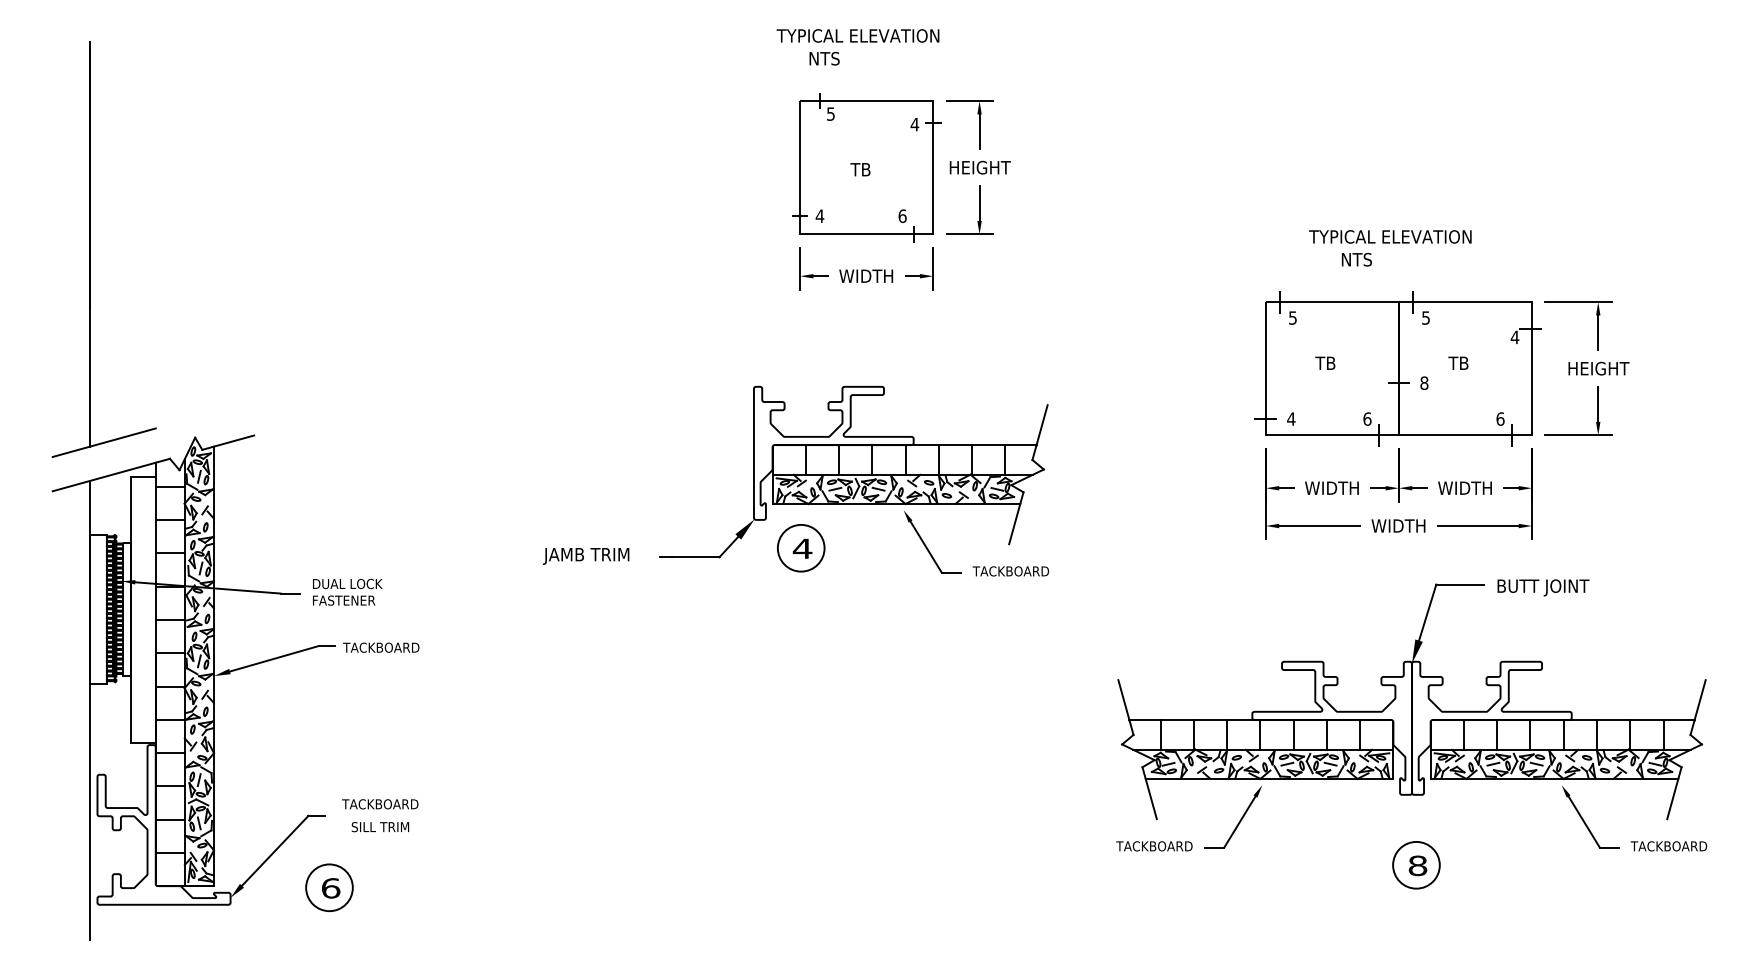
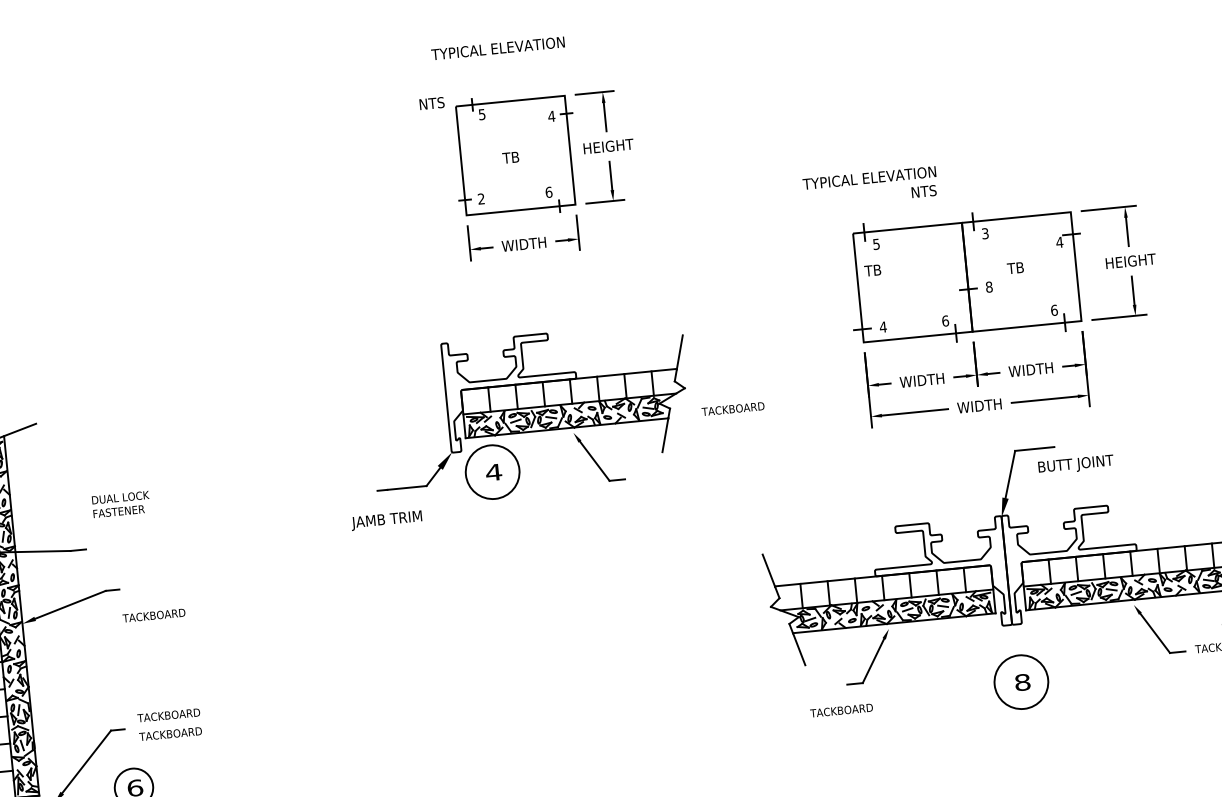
text: (824, 58) -> (431, 103), moved
text: (819, 215) -> (480, 198), 4 -> 2
text: (1390, 236) -> (869, 177), moved
text: (1425, 317) -> (984, 233), 5 -> 3
text: (1325, 362) -> (872, 269), moved
circle: (800, 547) -> (492, 471), size x1.4
text: (586, 556) -> (386, 520), moved
text: (1010, 571) -> (732, 409), moved
text: (1543, 587) -> (1076, 464), moved
text: (347, 591) -> (121, 503), moved
text: (381, 647) -> (154, 615), moved
text: (380, 827) -> (170, 734), SILL TRIM -> TACKBOARD
text: (1154, 846) -> (841, 710), moved
circle: (1416, 864) -> (1021, 681), size x1.4

